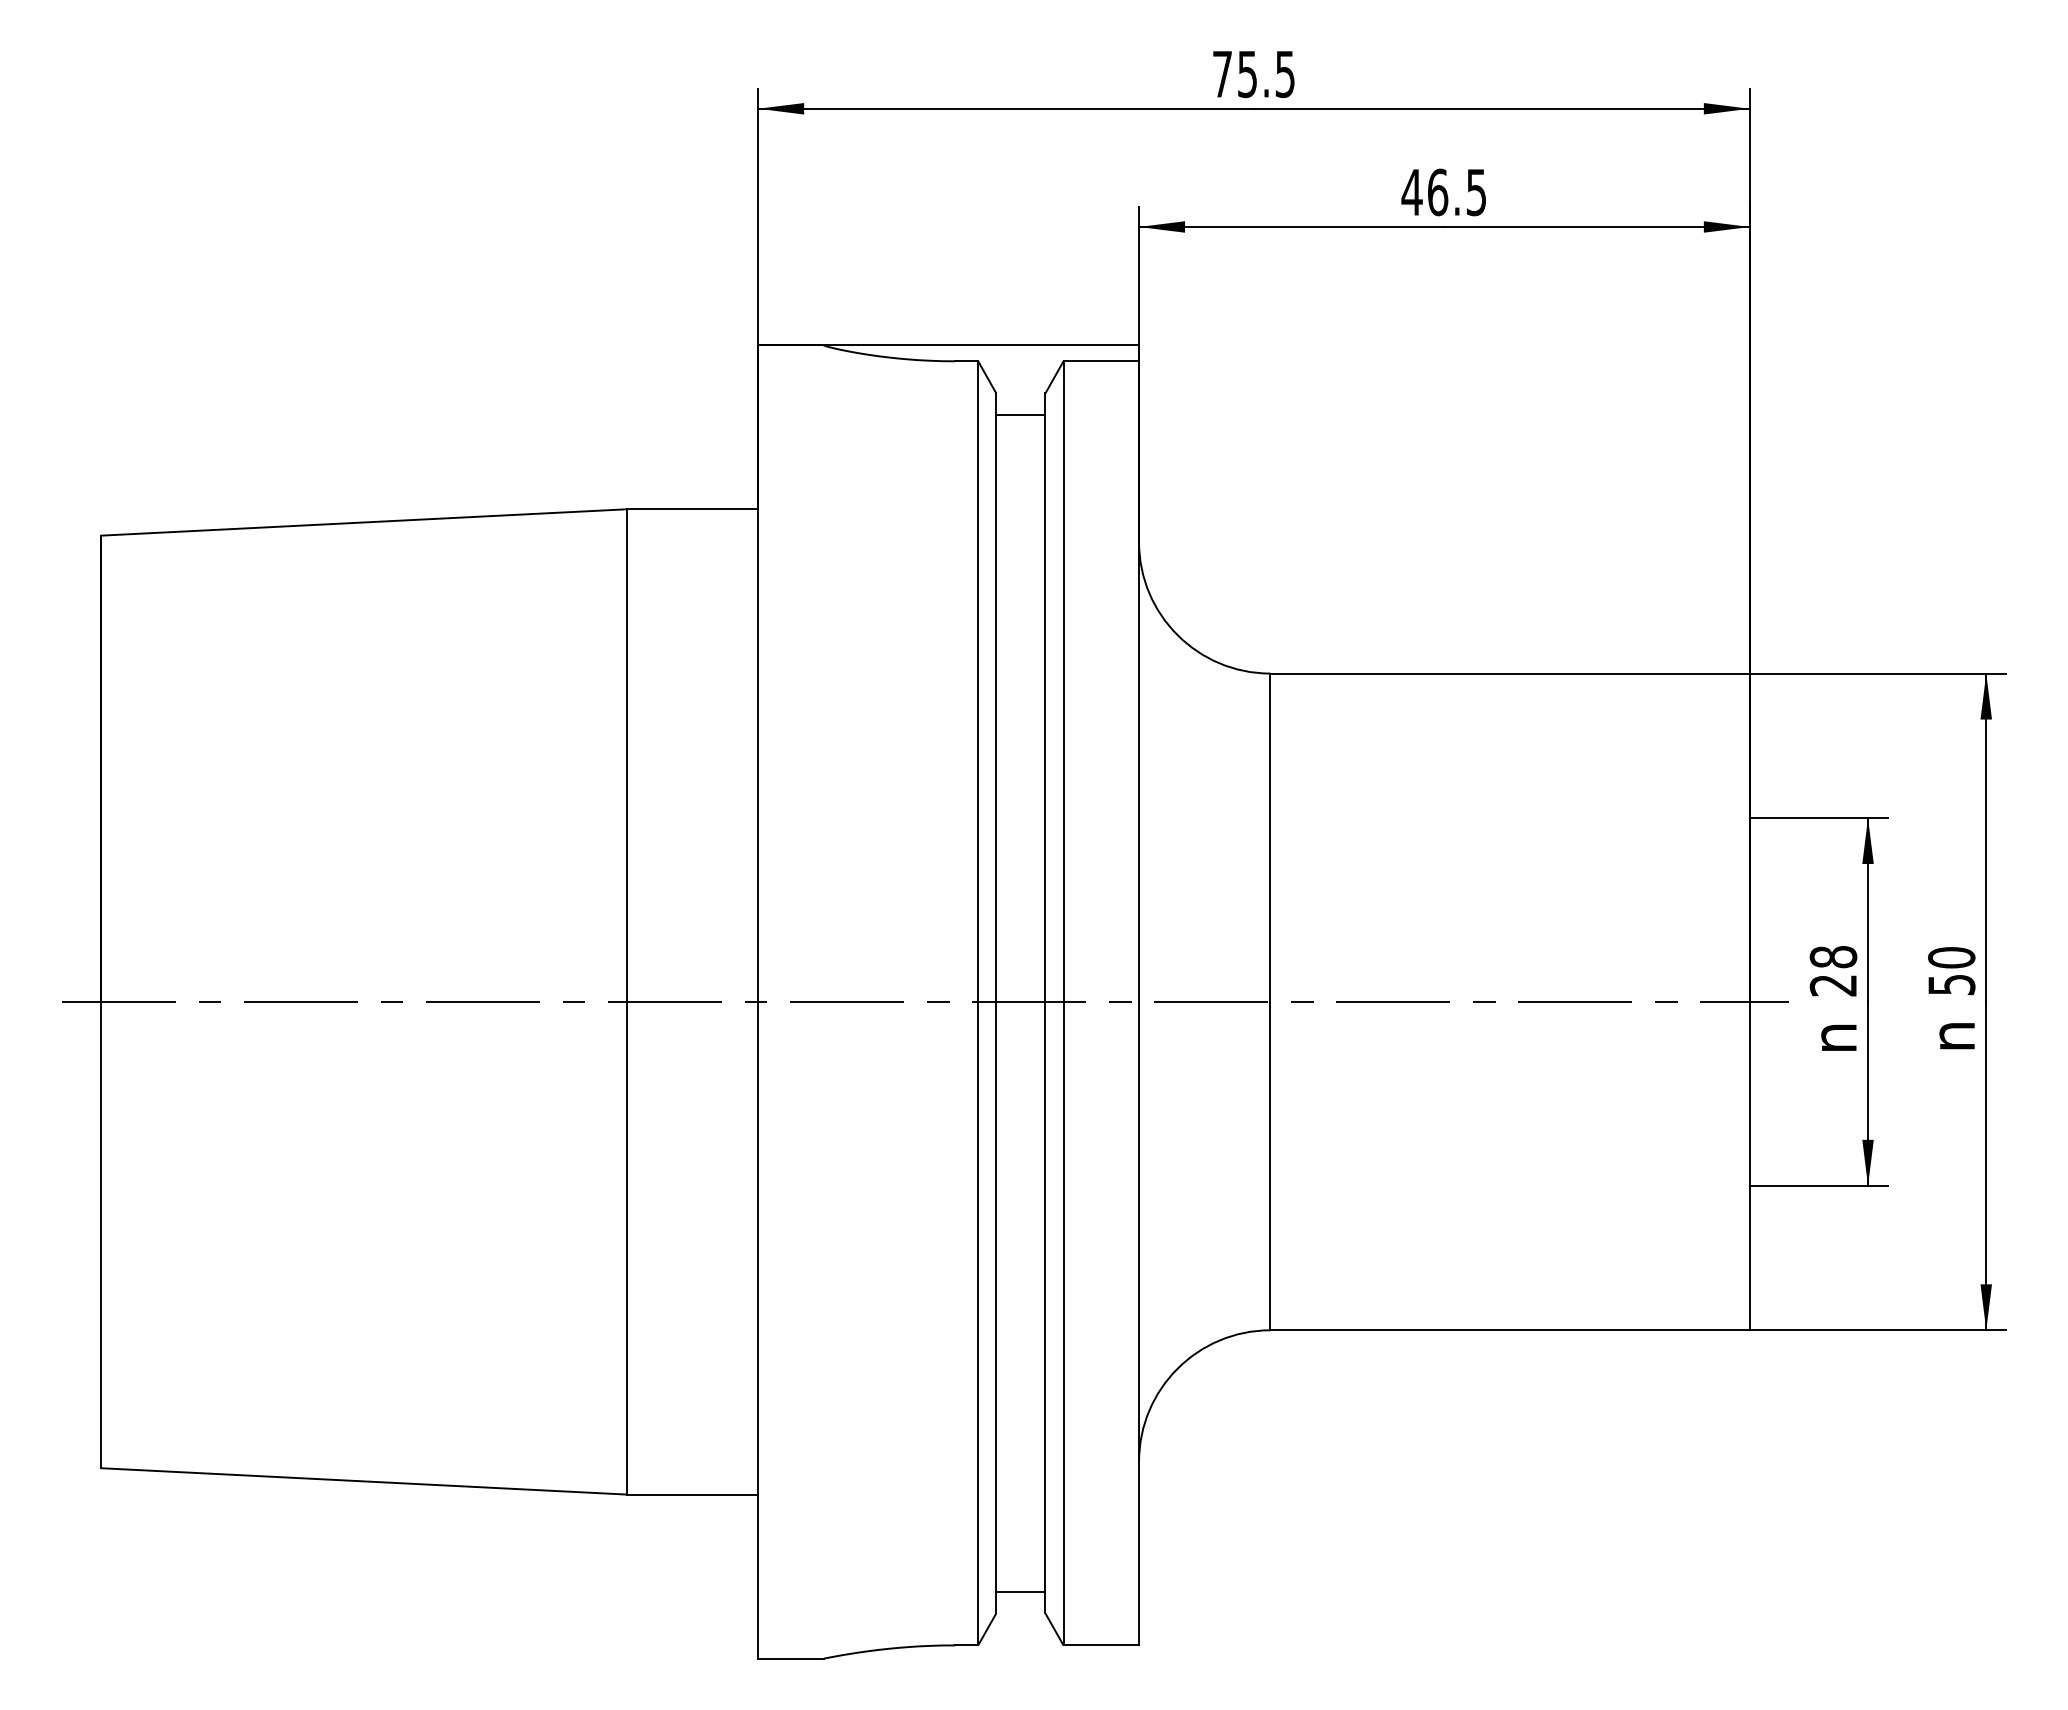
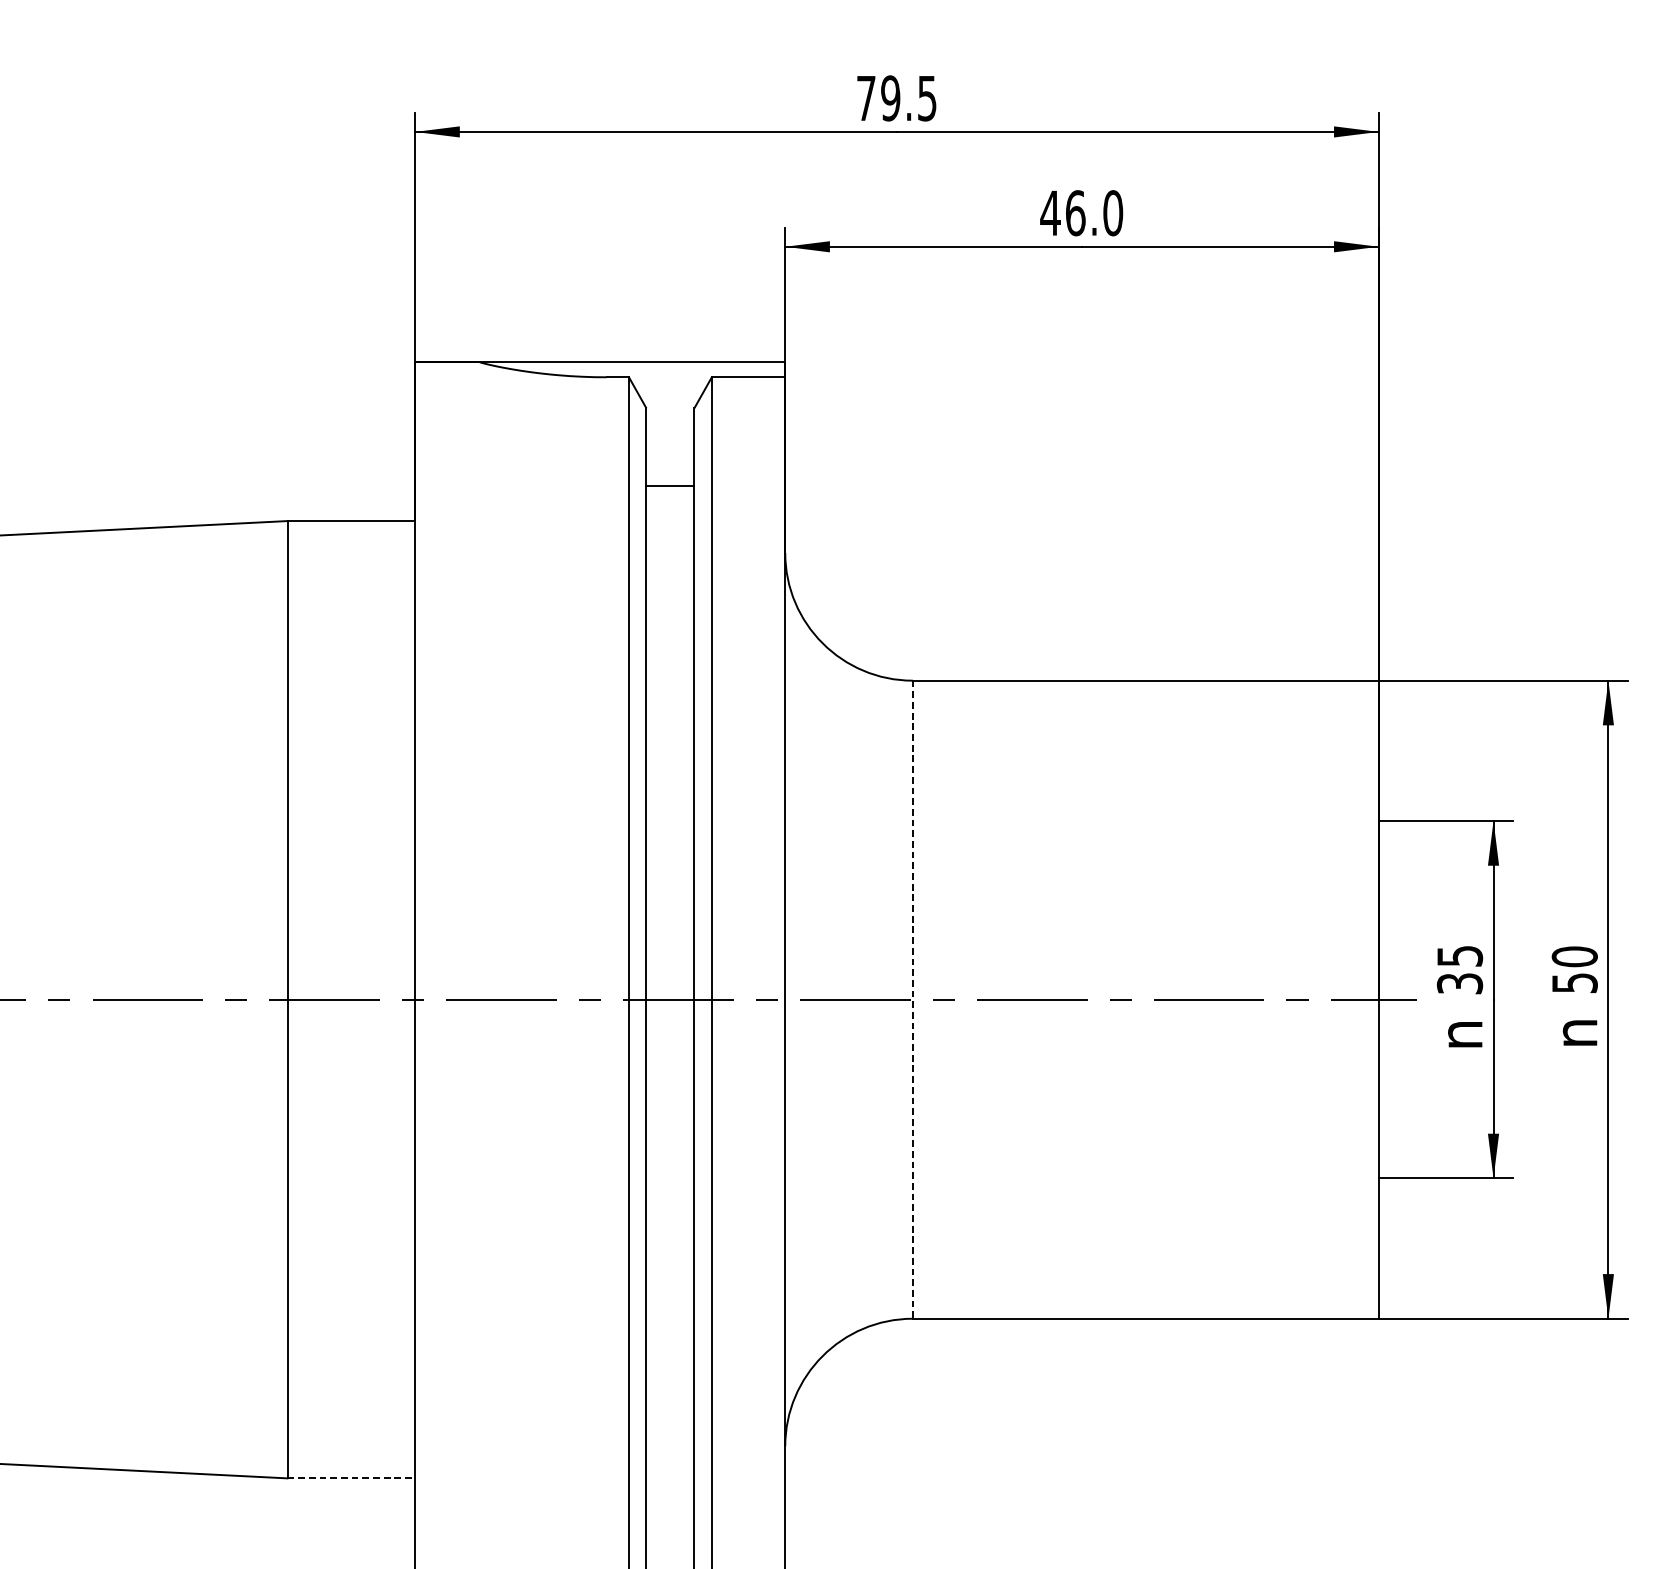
text: (1247, 73) -> (890, 97), 75.5 -> 79.5
text: (1476, 192) -> (1113, 213), 46.5 -> 46.0
line: (1020, 415) -> (670, 486), moved
text: (1833, 971) -> (1459, 970), 28 -> 35
line: (1270, 1002) -> (912, 1000), solid -> dashed
line: (692, 1494) -> (351, 1478), solid -> dashed

